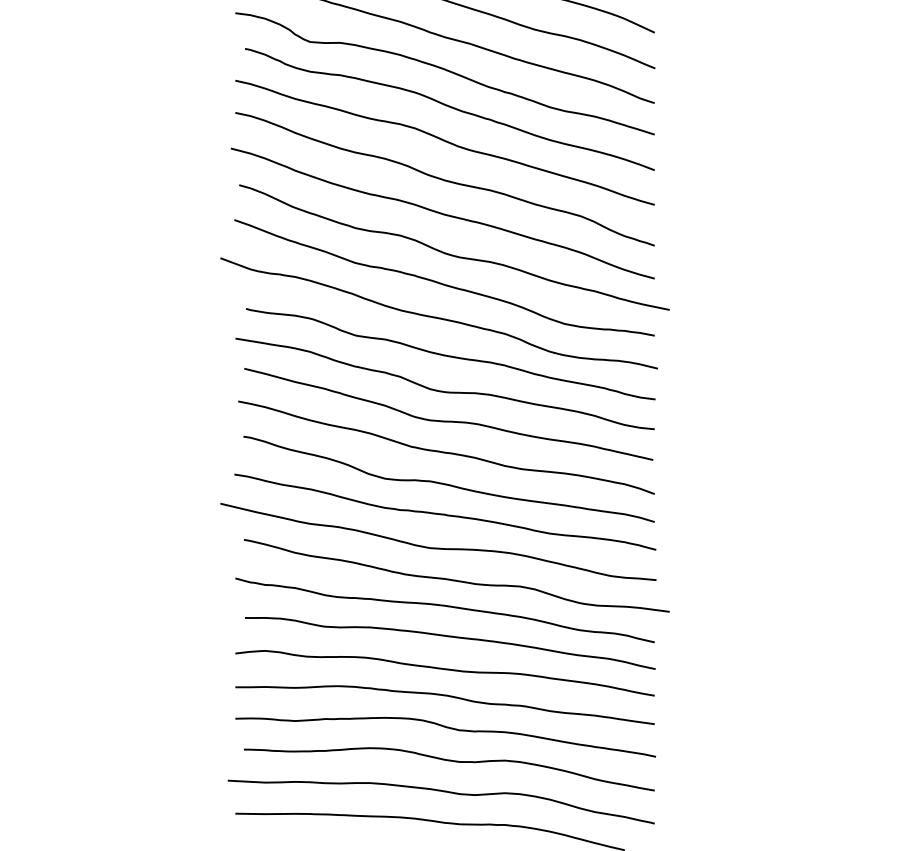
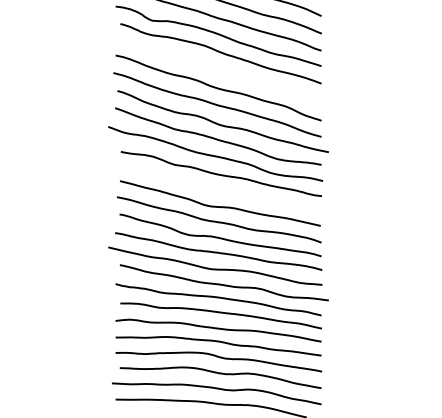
curve: (444, 143) -> (218, 70), removed
curve: (444, 389) -> (218, 191), removed

